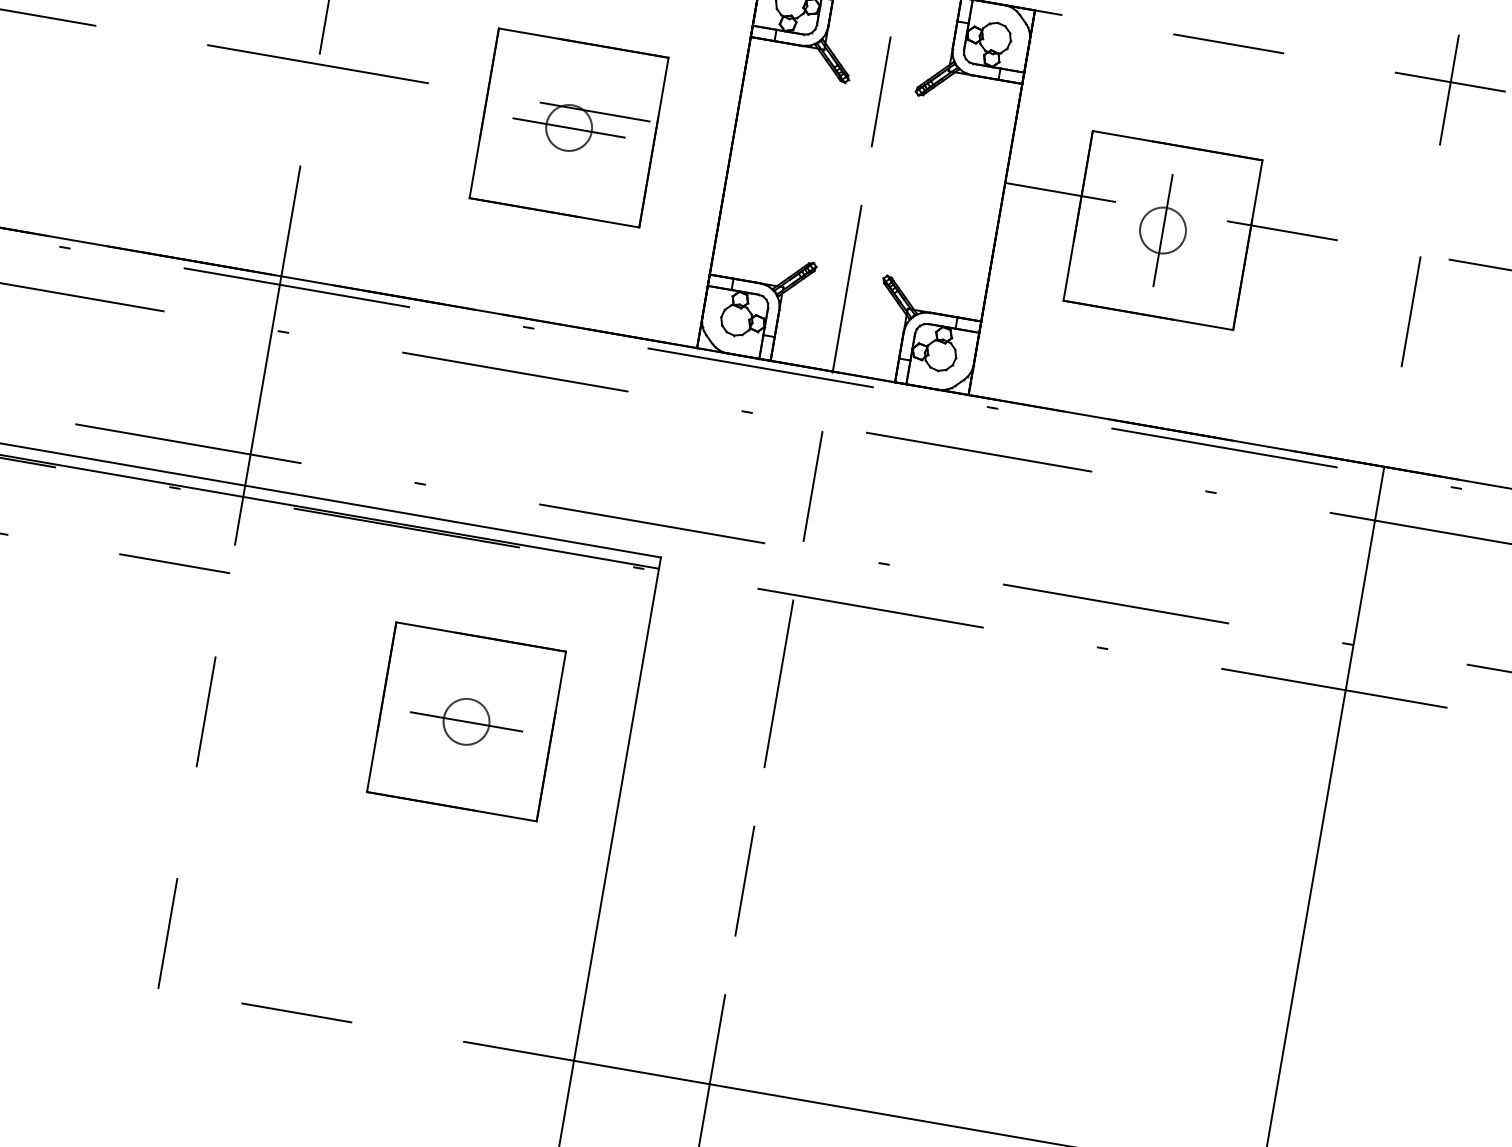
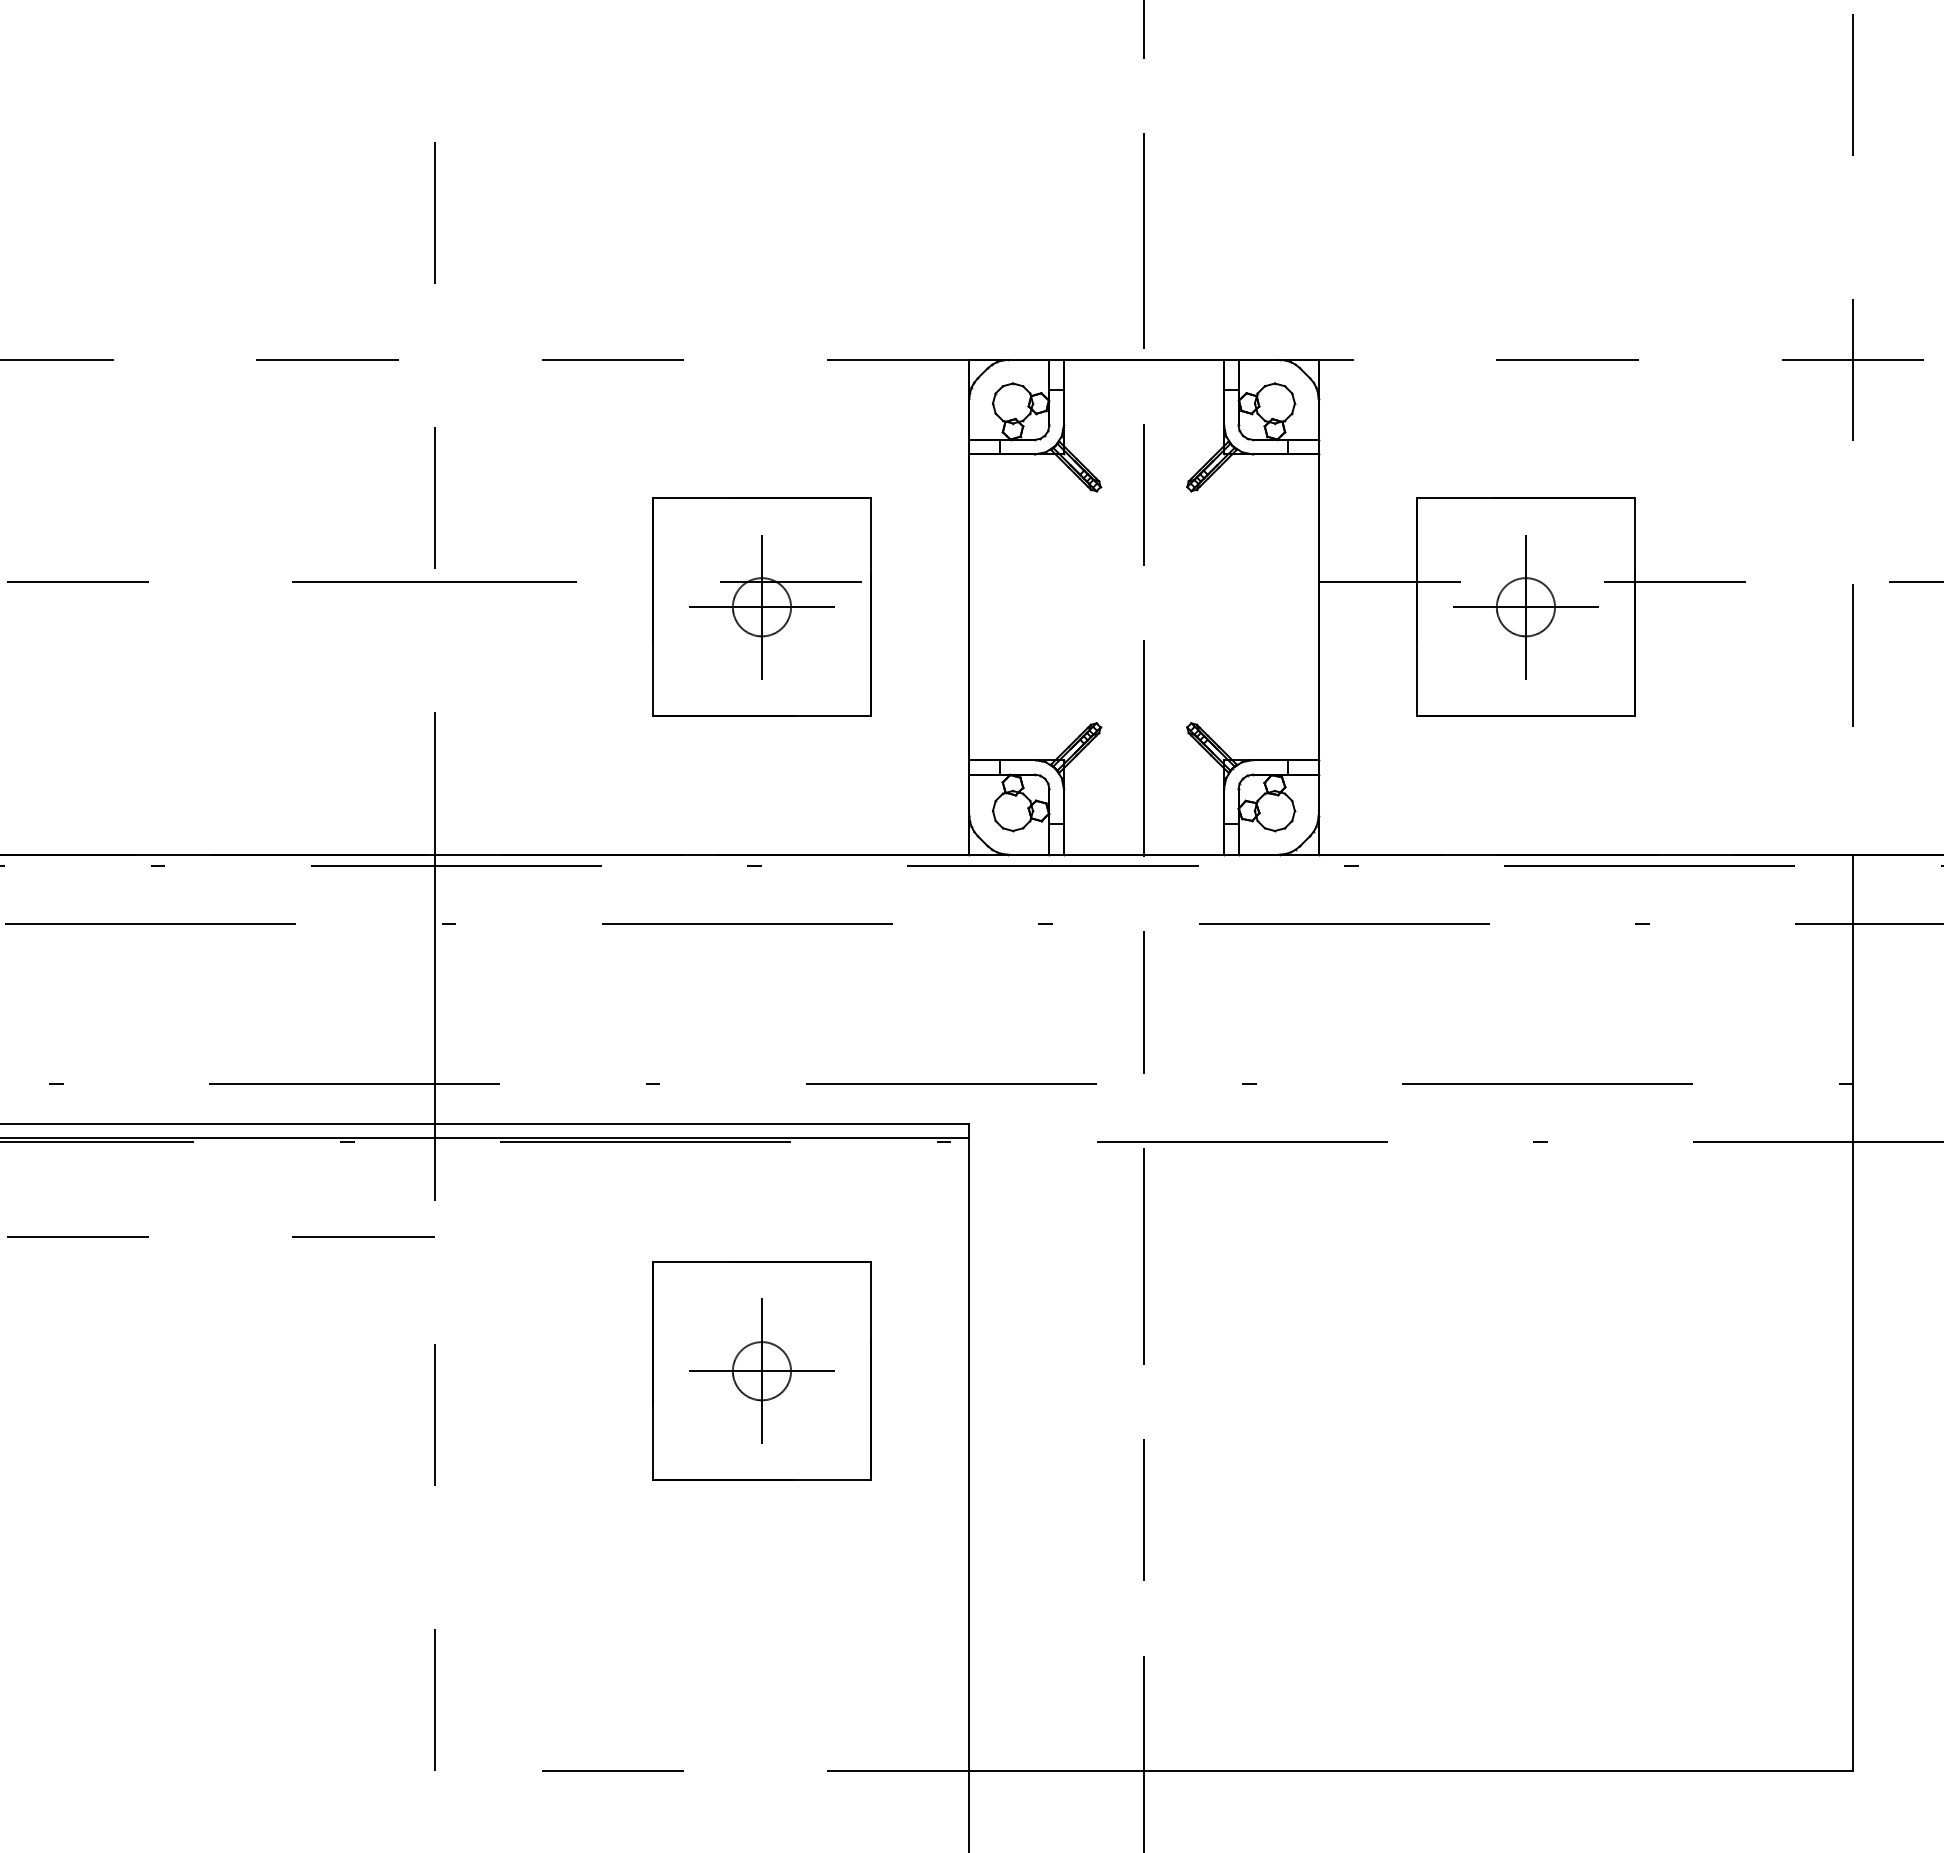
line: (568, 128) -> (761, 607), added
line: (1162, 230) -> (1525, 607), added
line: (466, 721) -> (761, 1370), added

